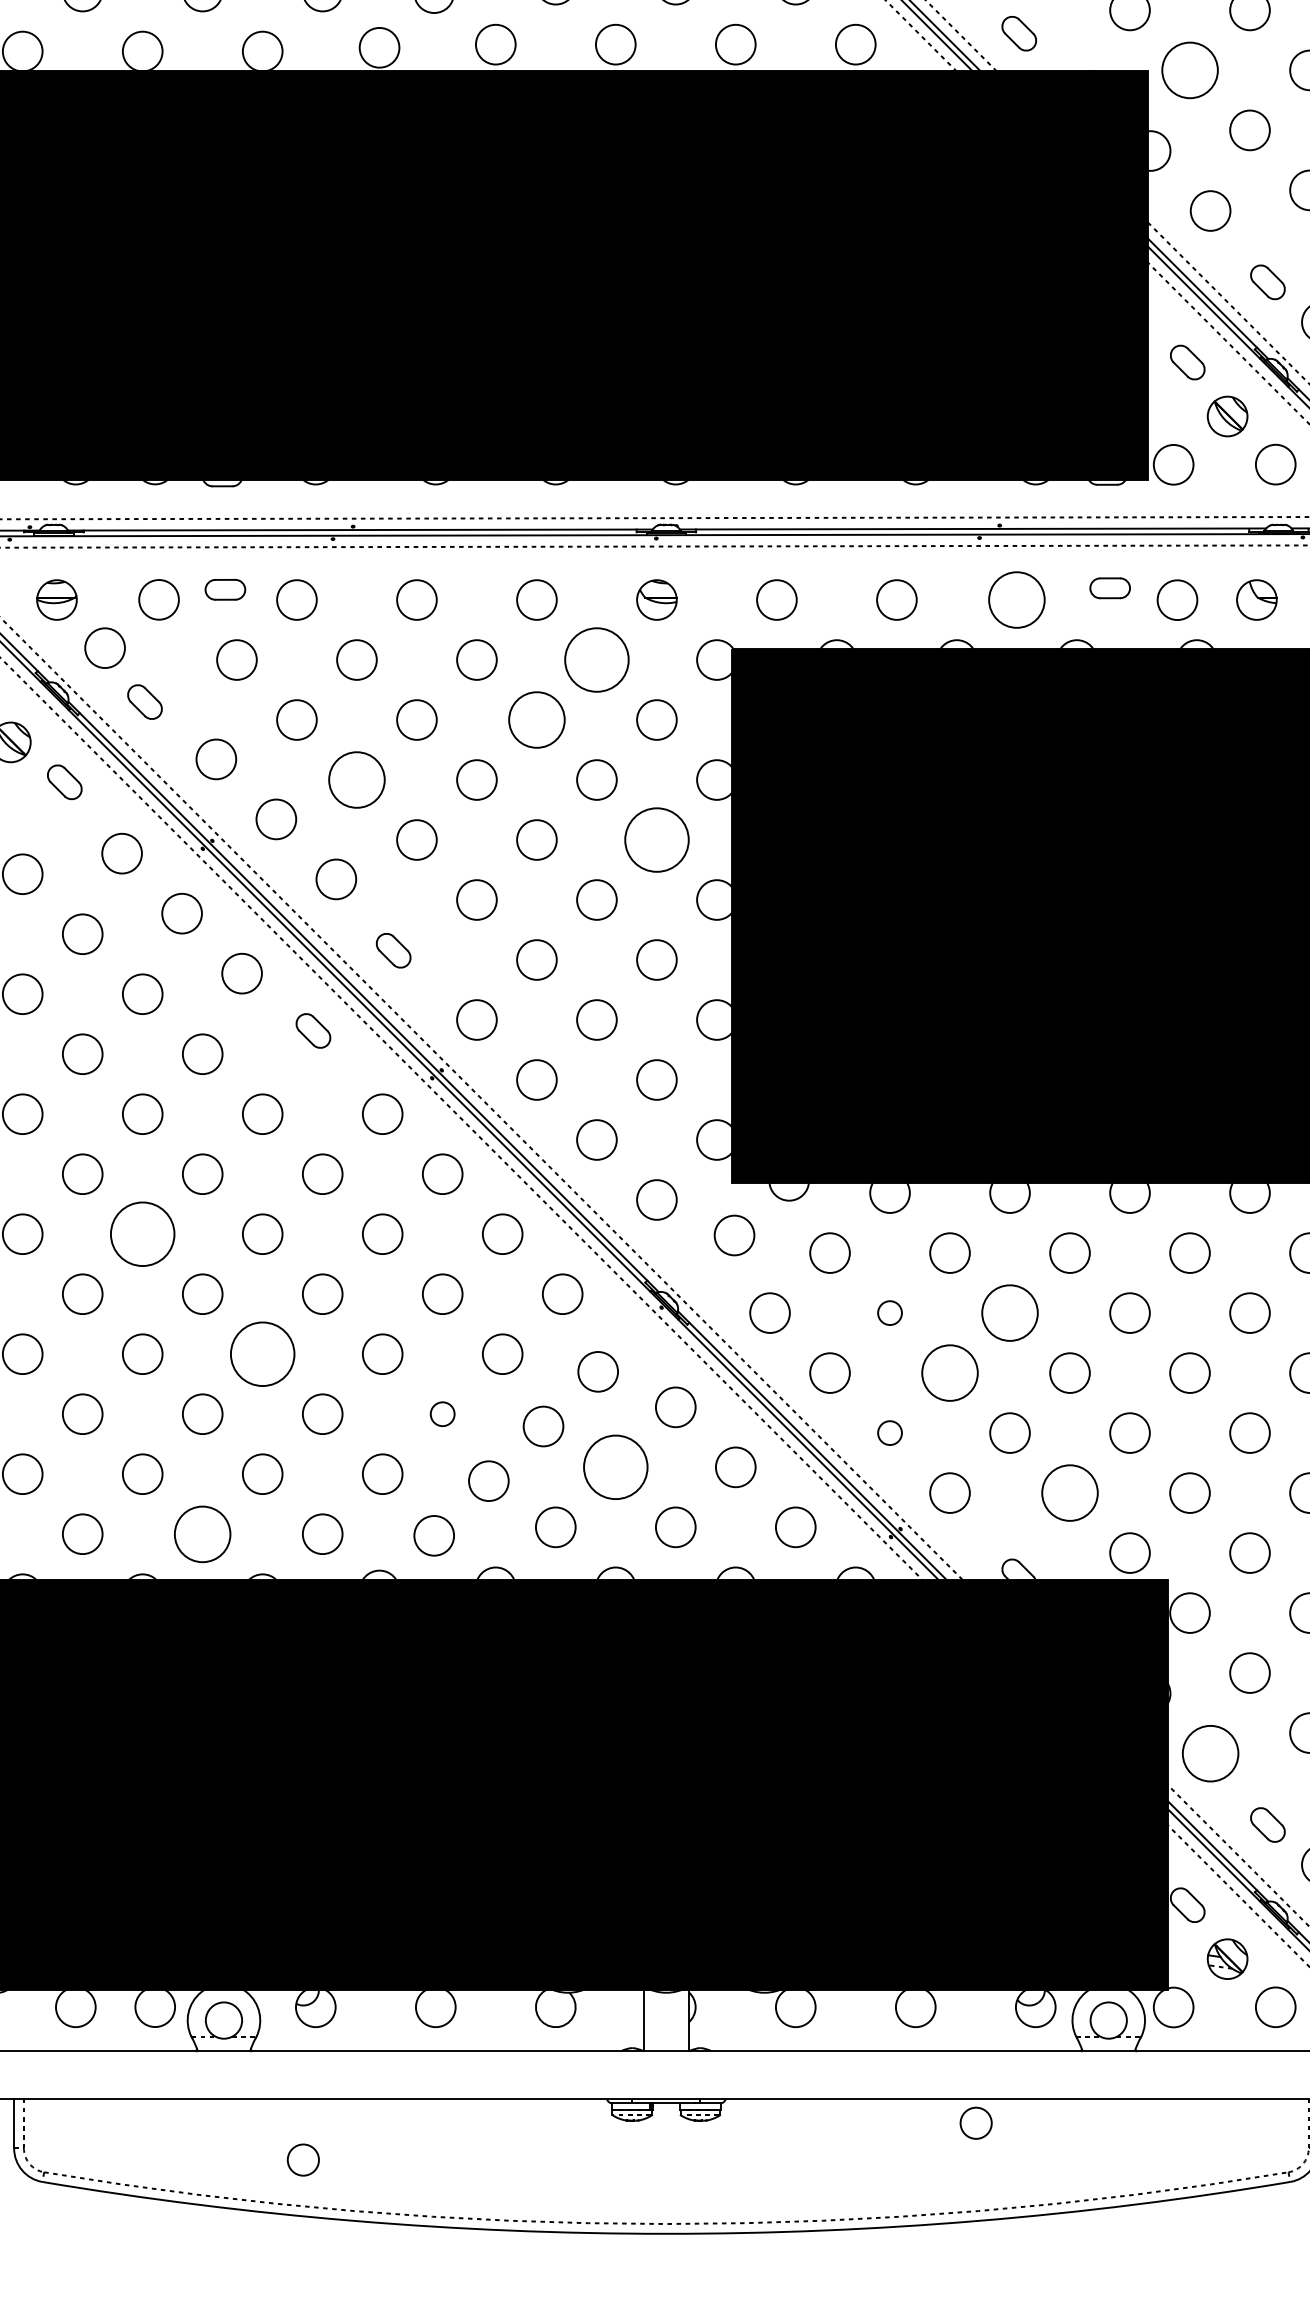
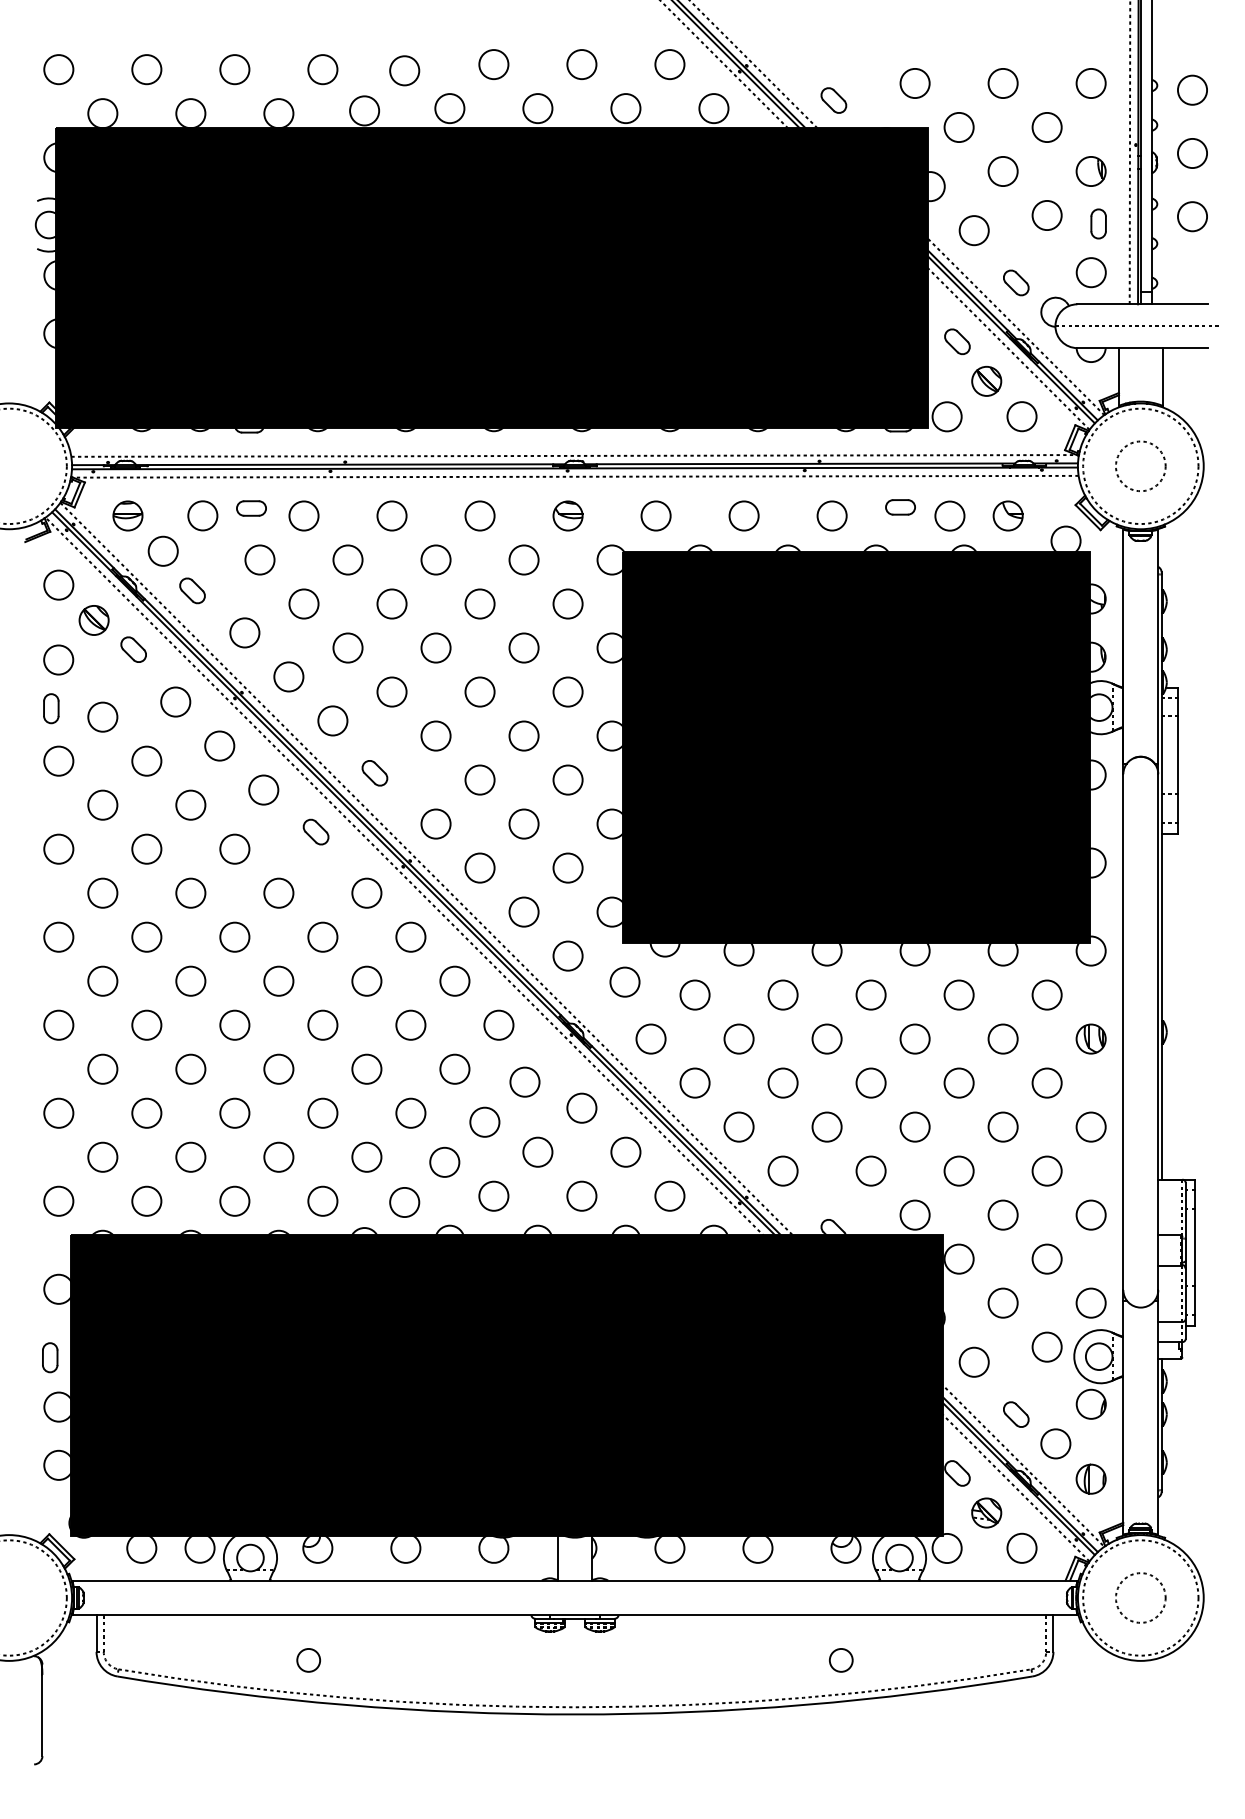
circle: (1189, 70) -> (958, 127), size x0.71
circle: (1016, 599) -> (831, 515), size x0.71
circle: (596, 659) -> (523, 559), size x0.62
circle: (536, 719) -> (479, 603), size x0.71
circle: (356, 779) -> (347, 647), size x0.71
circle: (656, 839) -> (567, 691), size x0.62
circle: (142, 1233) -> (190, 980), size x0.62
circle: (889, 1312) -> (738, 1038), size x1.67
circle: (1009, 1312) -> (826, 1038), size x0.71
circle: (262, 1353) -> (278, 1068), size x0.62
circle: (949, 1372) -> (782, 1082), size x0.71
circle: (442, 1413) -> (410, 1112), size x1.67
circle: (889, 1432) -> (738, 1126), size x1.67
circle: (615, 1466) -> (537, 1151), size x0.62
circle: (1069, 1492) -> (870, 1170), size x0.71
circle: (202, 1533) -> (234, 1200), size x0.71
circle: (1209, 1752) -> (973, 1361), size x0.71
circle: (976, 2123) -> (841, 1660), moved

